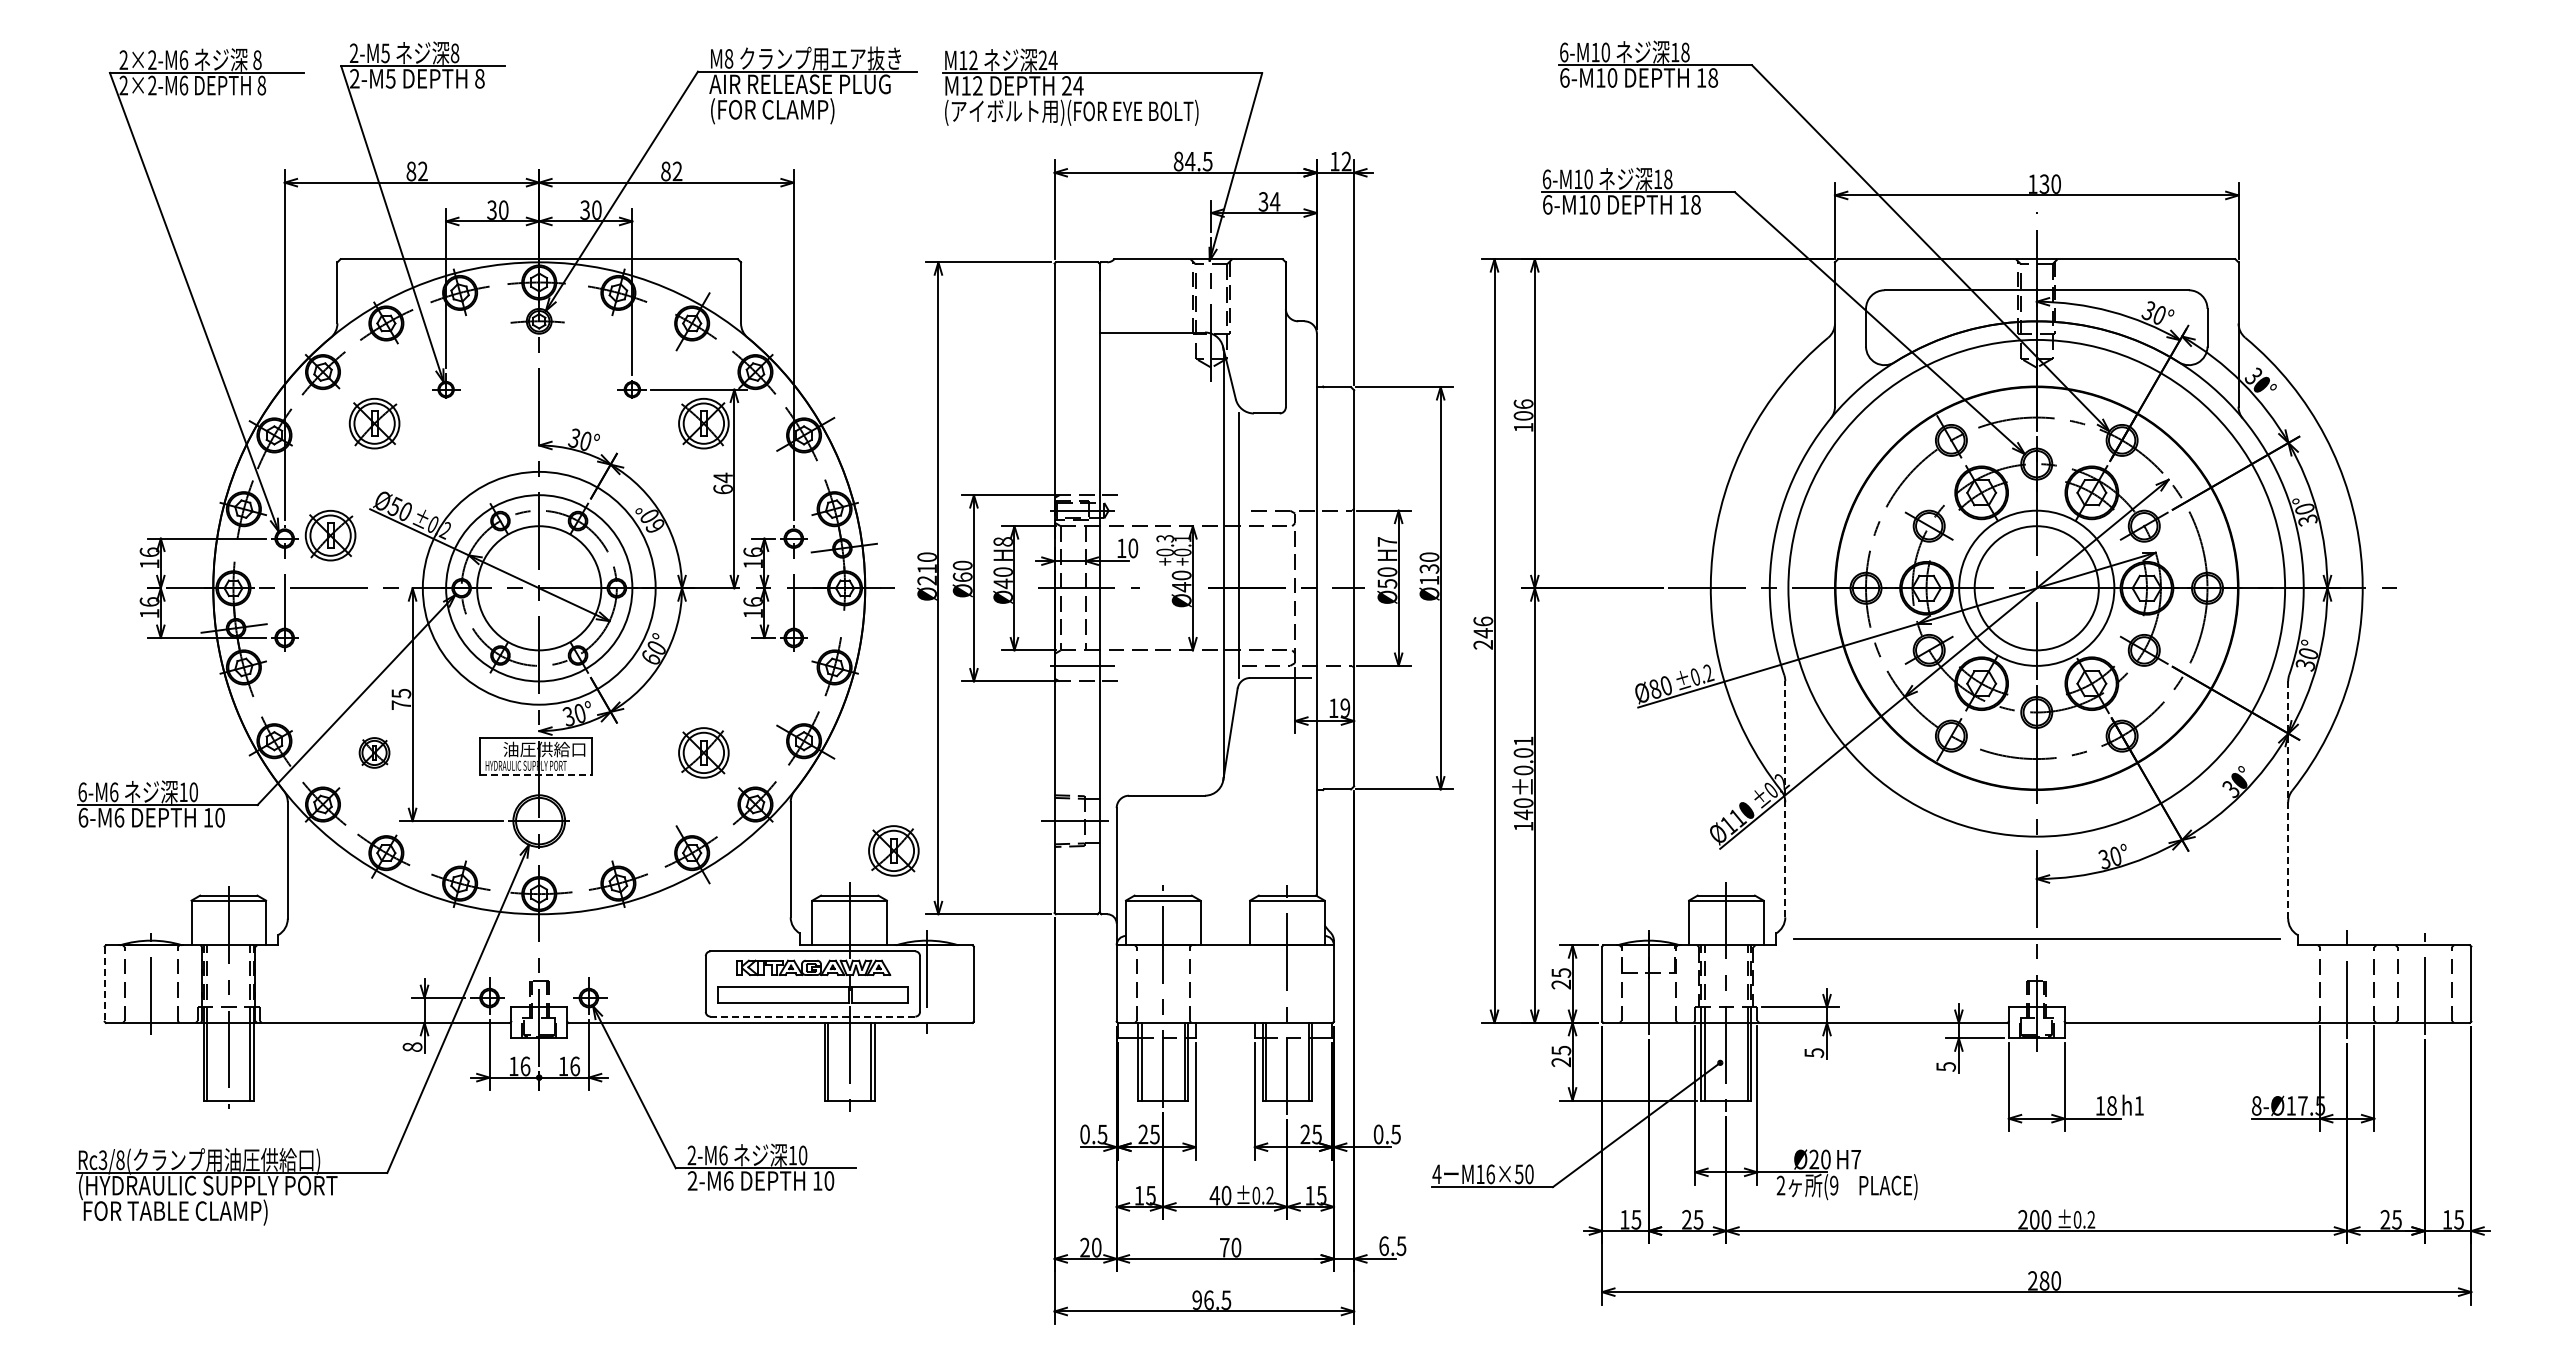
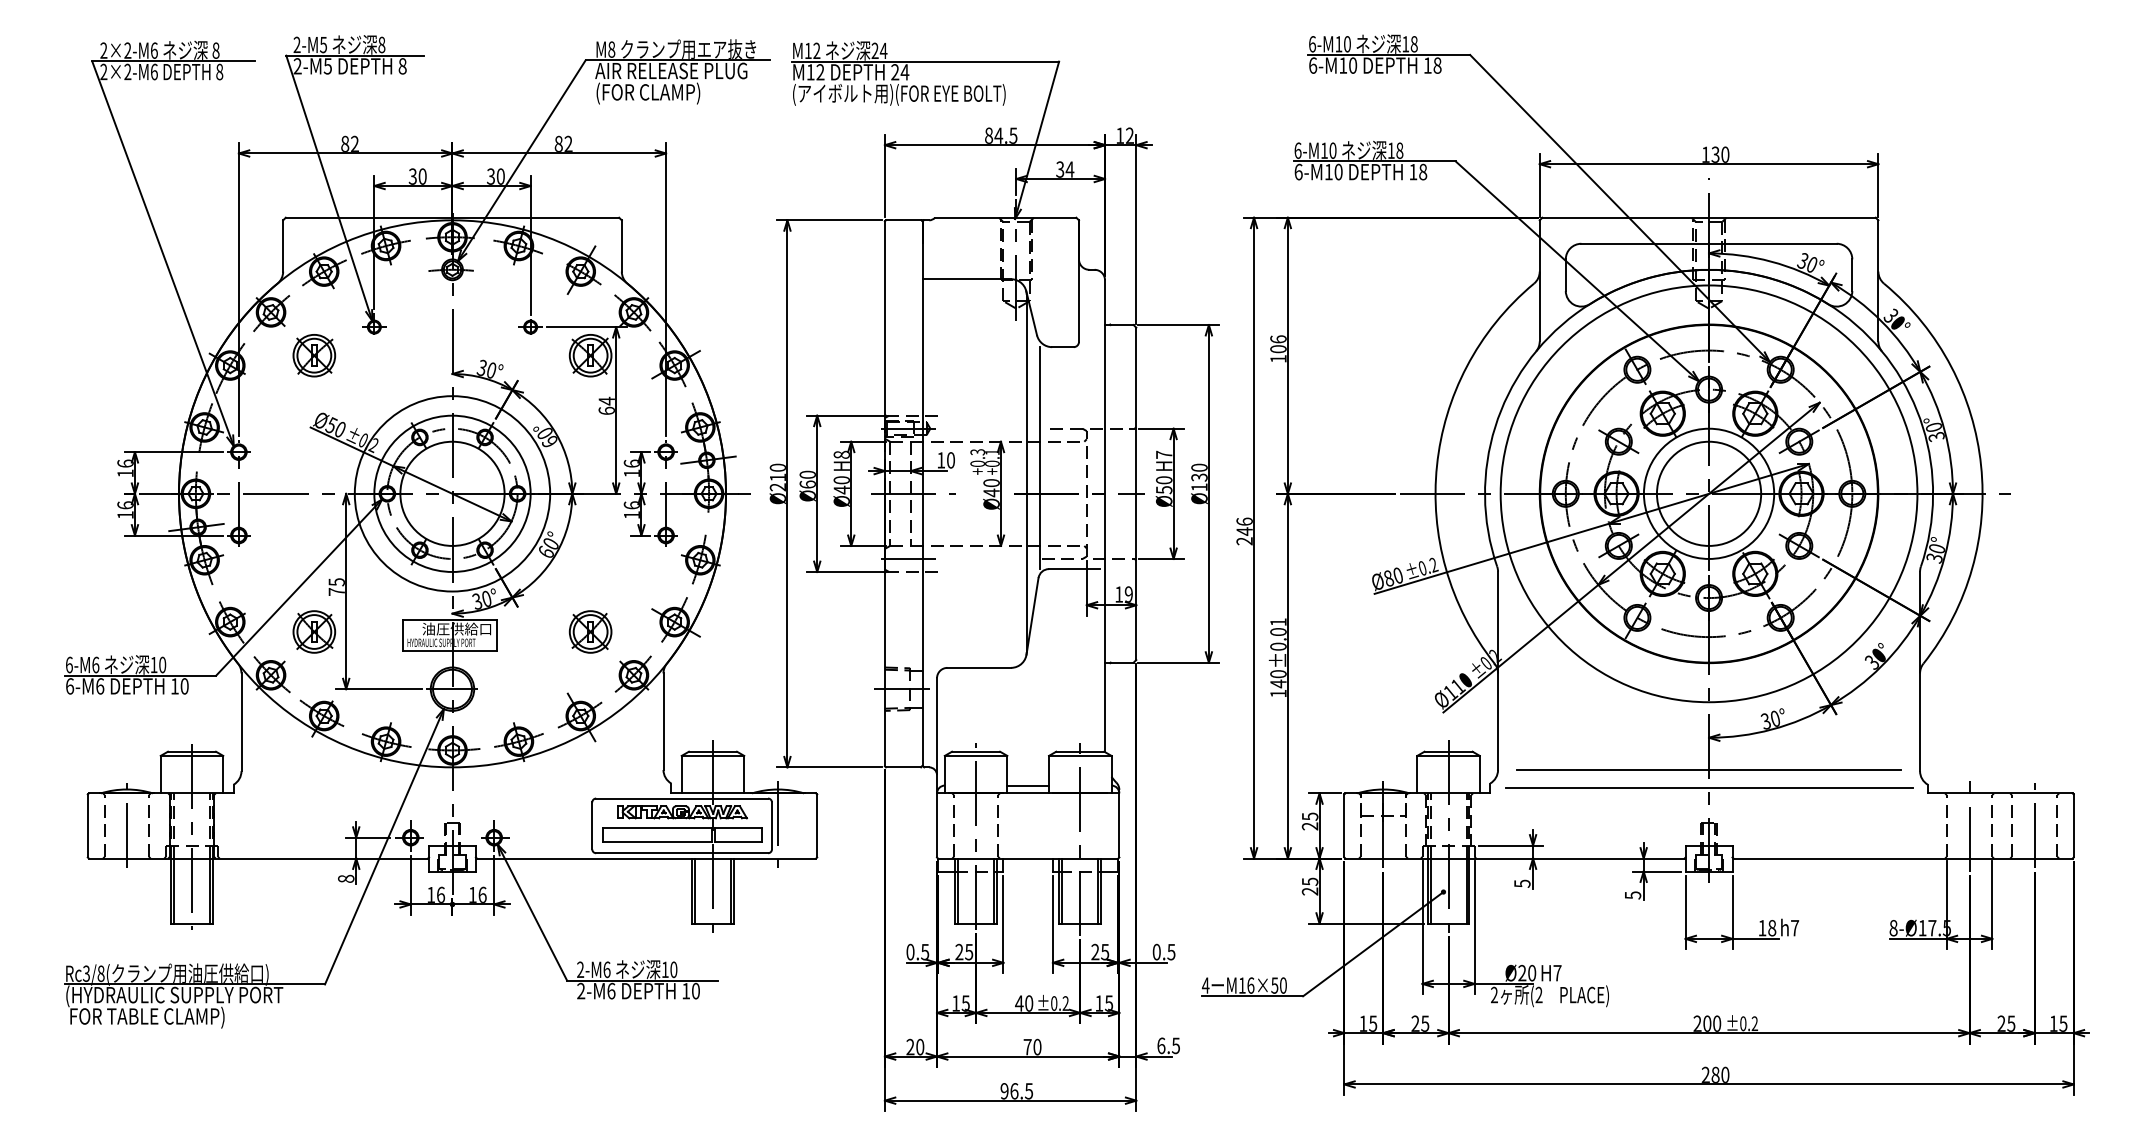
part: (330, 535) -> (277, 449), removed
part: (374, 752) -> (314, 631), size x1.67
line: (536, 775) -> (450, 650), dashed -> solid
line: (1785, 798) -> (1498, 670), dashed -> solid
line: (2288, 799) -> (1920, 671), dashed -> solid
part: (893, 850) -> (749, 713), removed
line: (2036, 917) -> (1708, 770), added
line: (1225, 935) -> (1028, 785), added
line: (104, 984) -> (87, 826), dashed -> solid
line: (813, 1016) -> (682, 853), dashed -> solid
text: (2139, 1105) -> (1795, 927), h1 -> h7
text: (1834, 1185) -> (1539, 994), (9 -> (2

